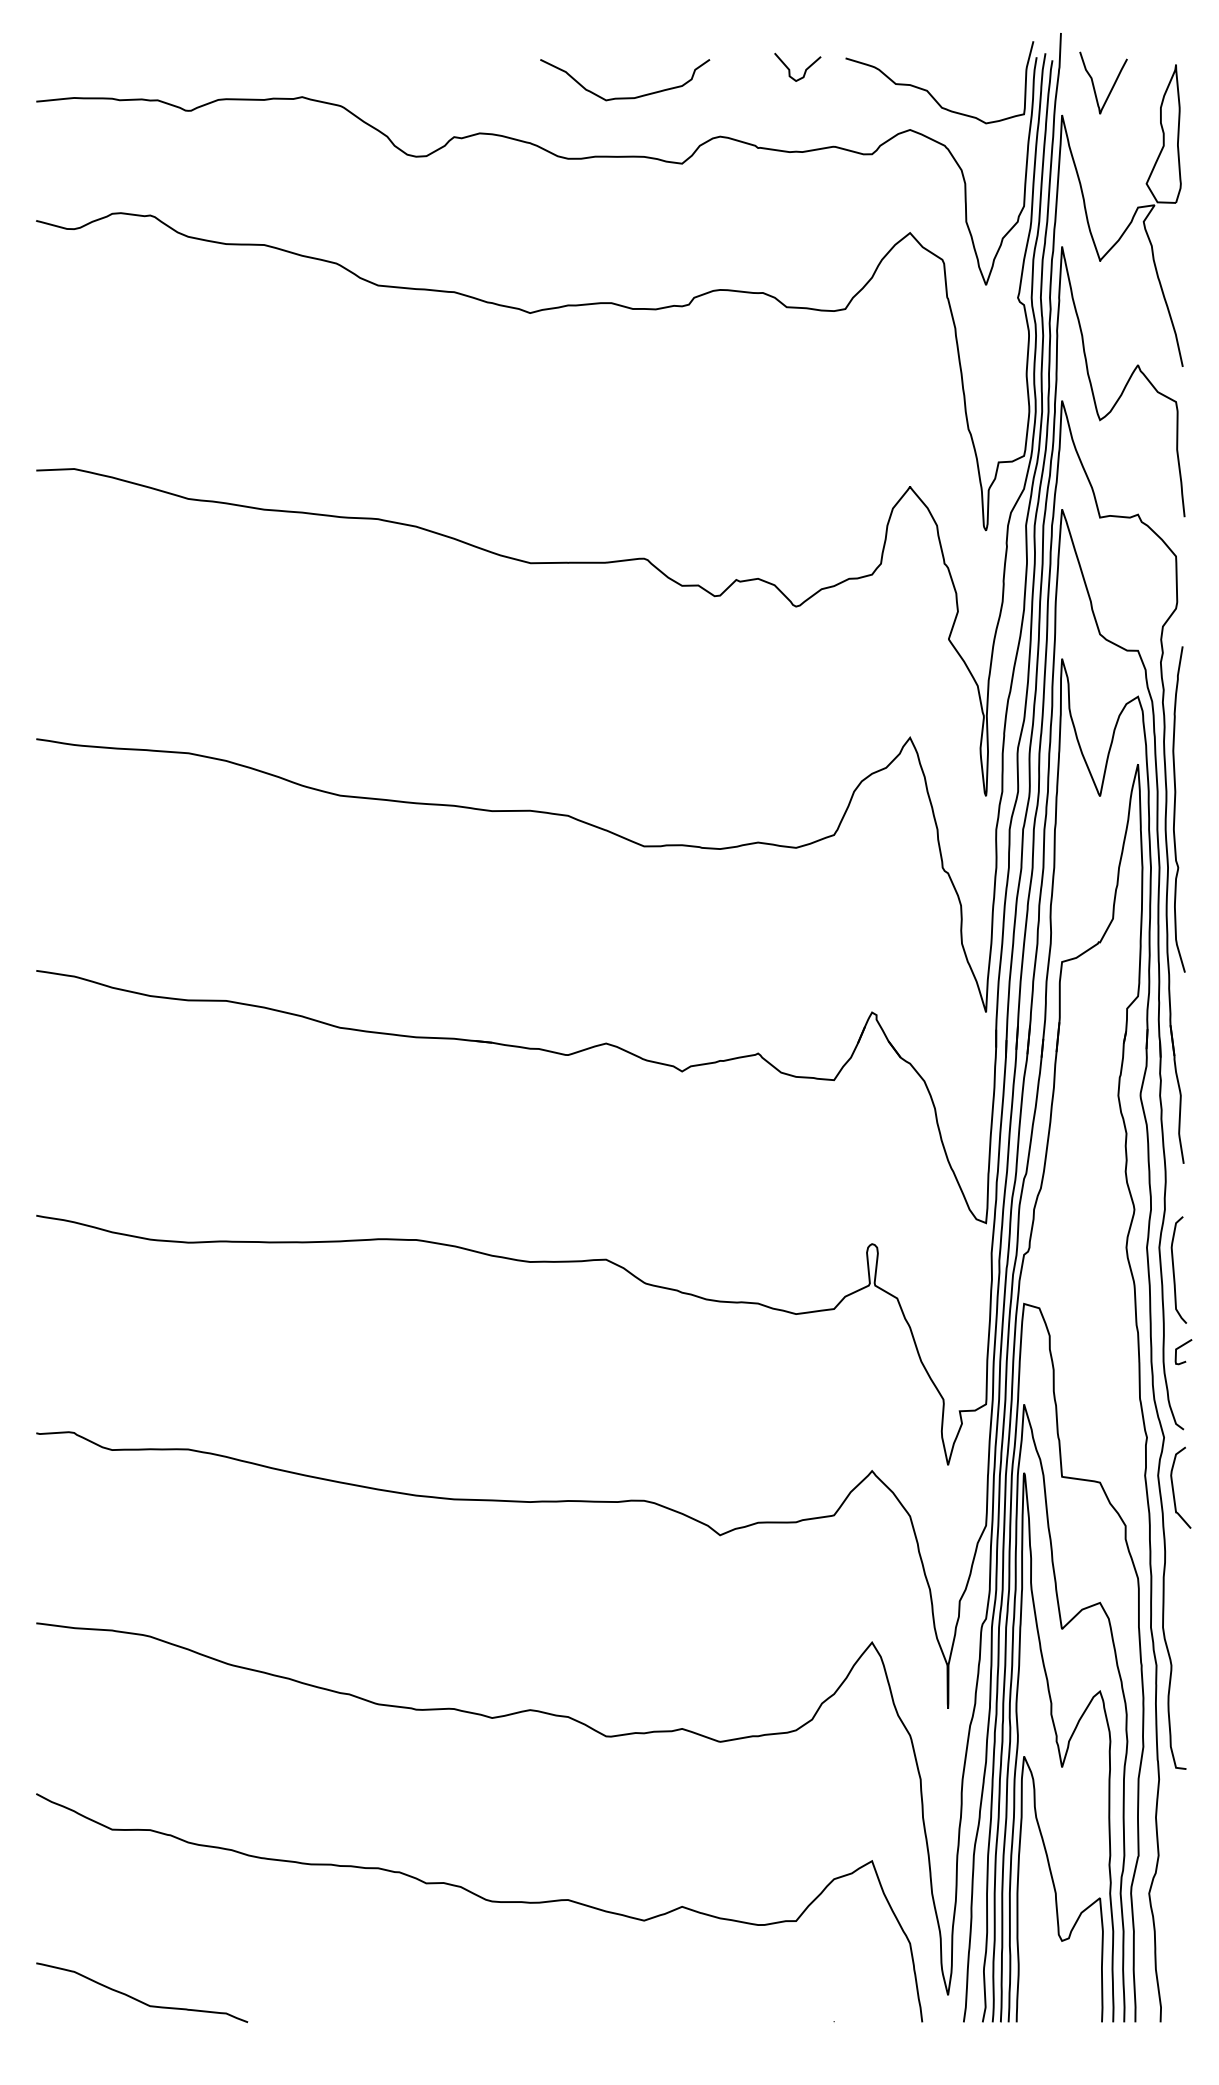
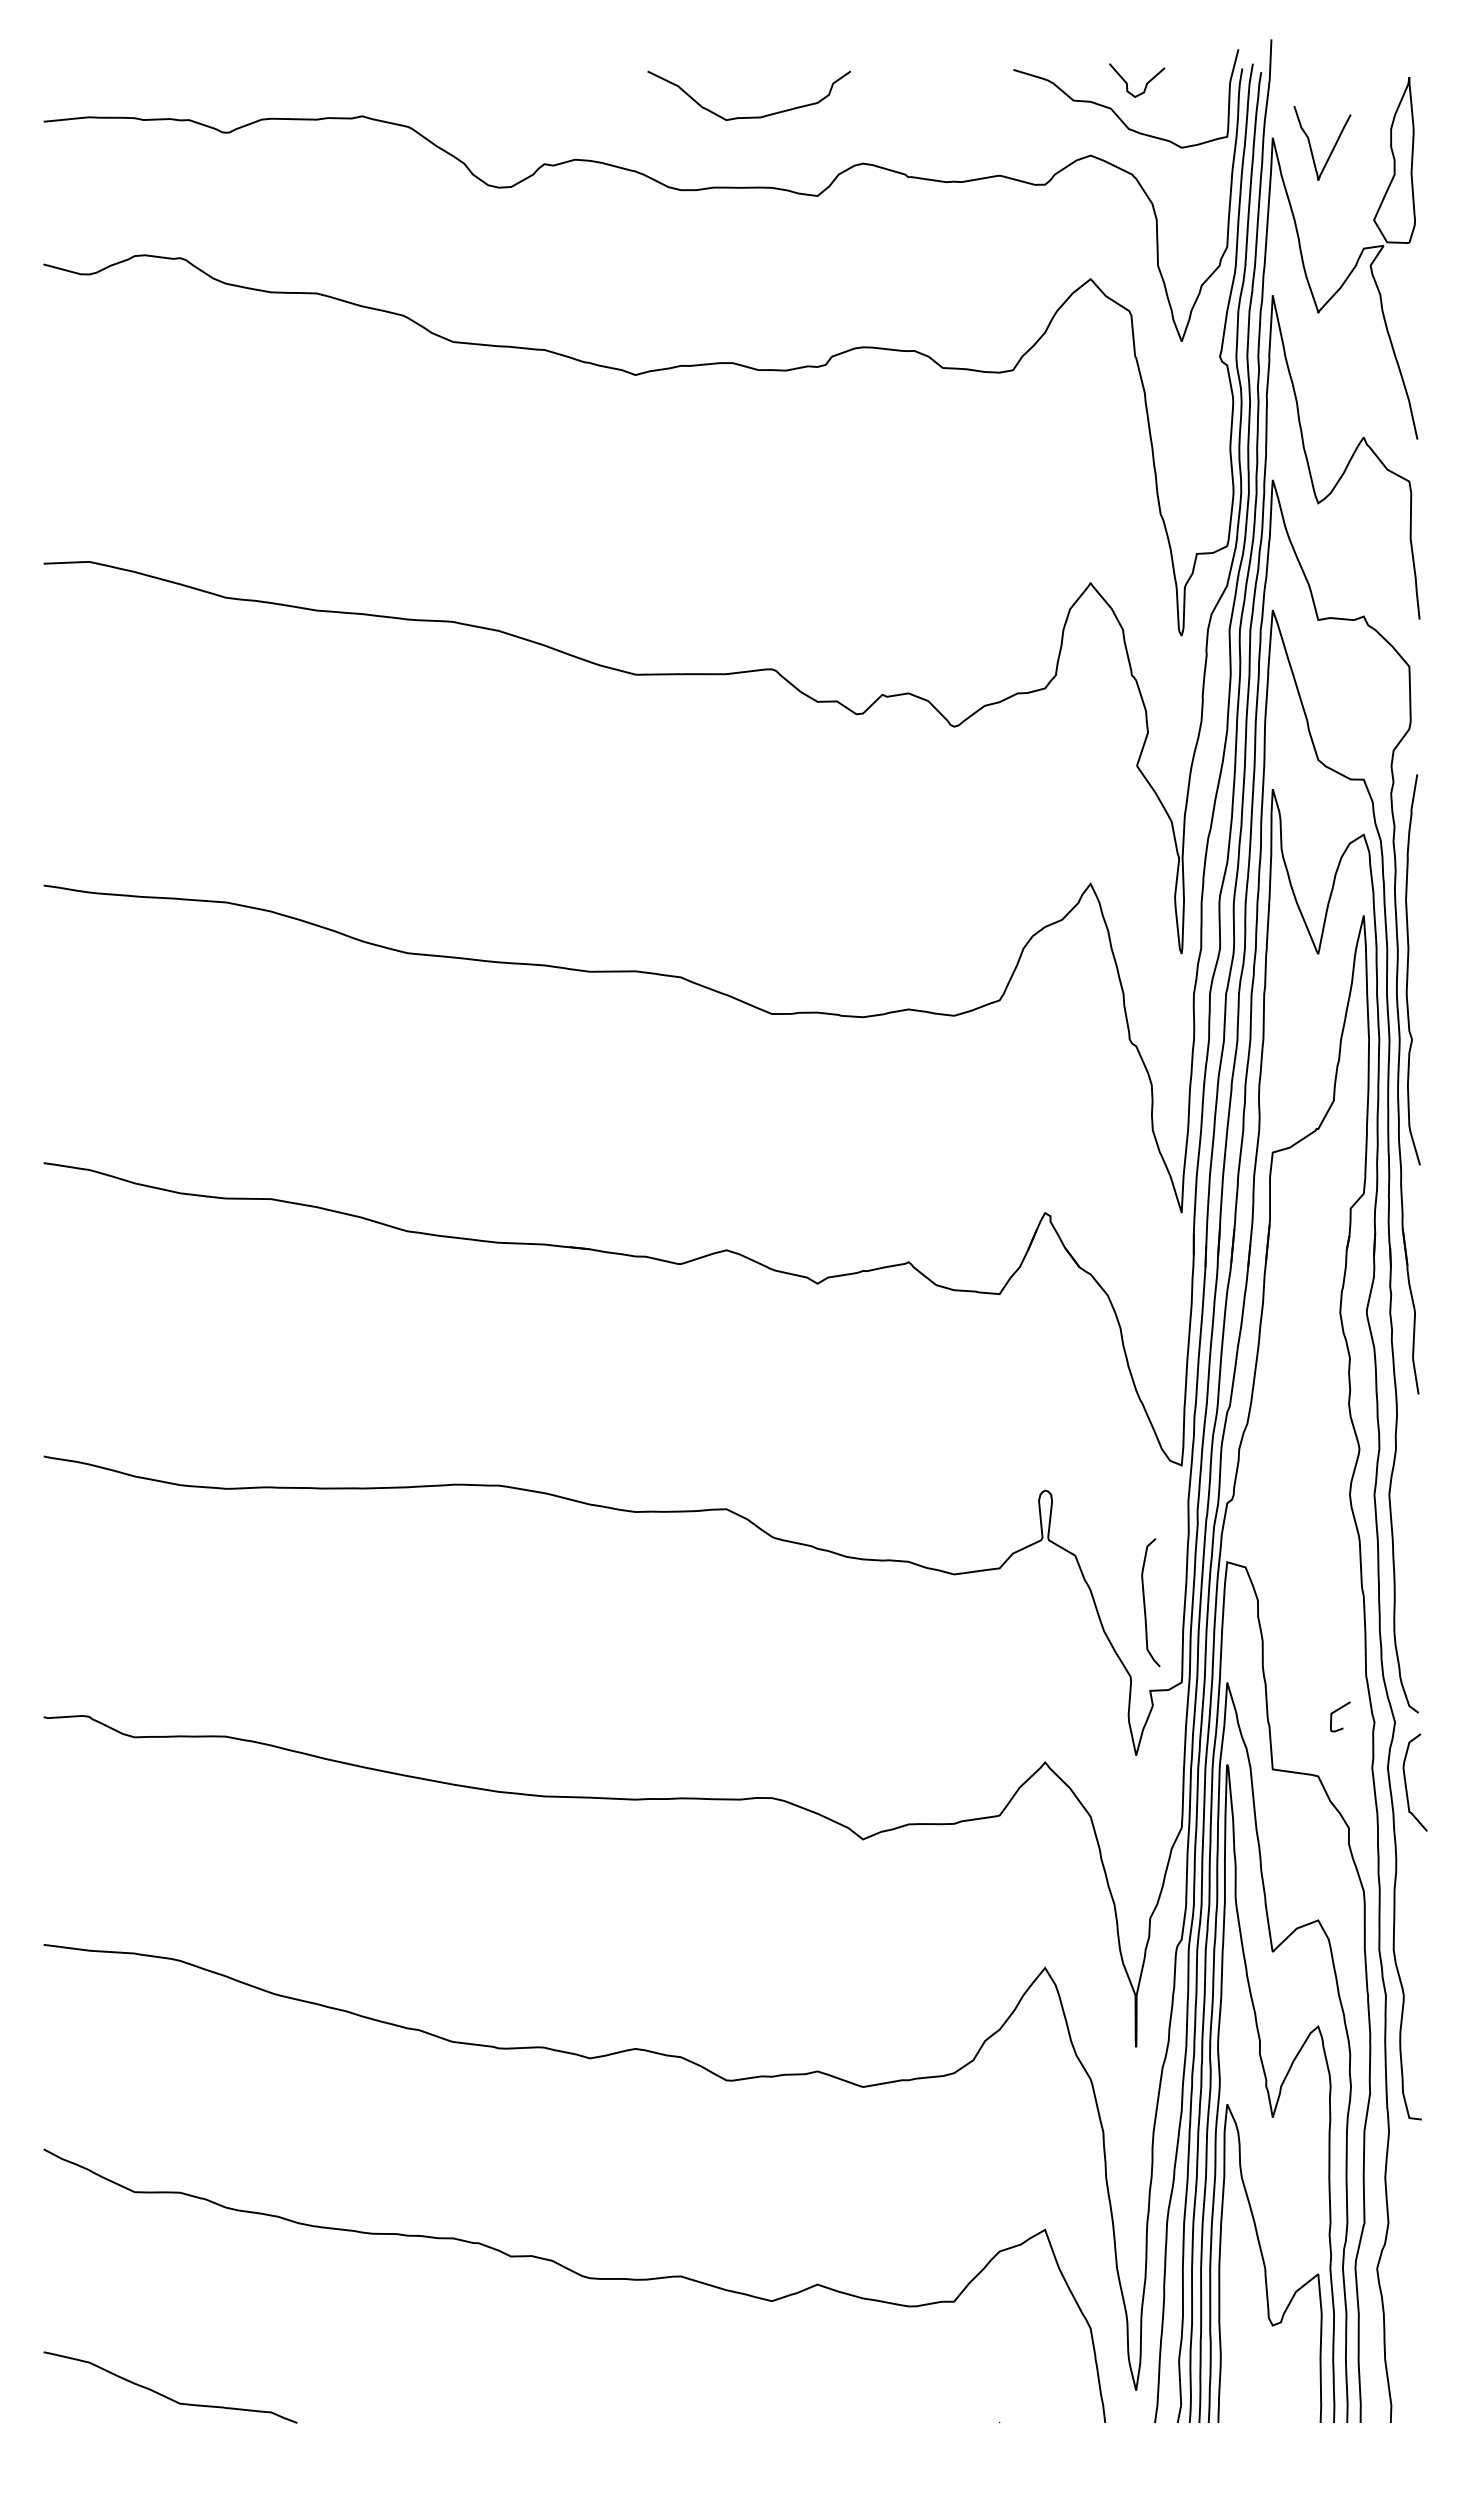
curve: (804, 70) -> (1145, 84), moved
curve: (1111, 87) -> (1332, 148), moved
curve: (1174, 1269) -> (1145, 1602), moved
curve: (1181, 1347) -> (1337, 1711), moved

